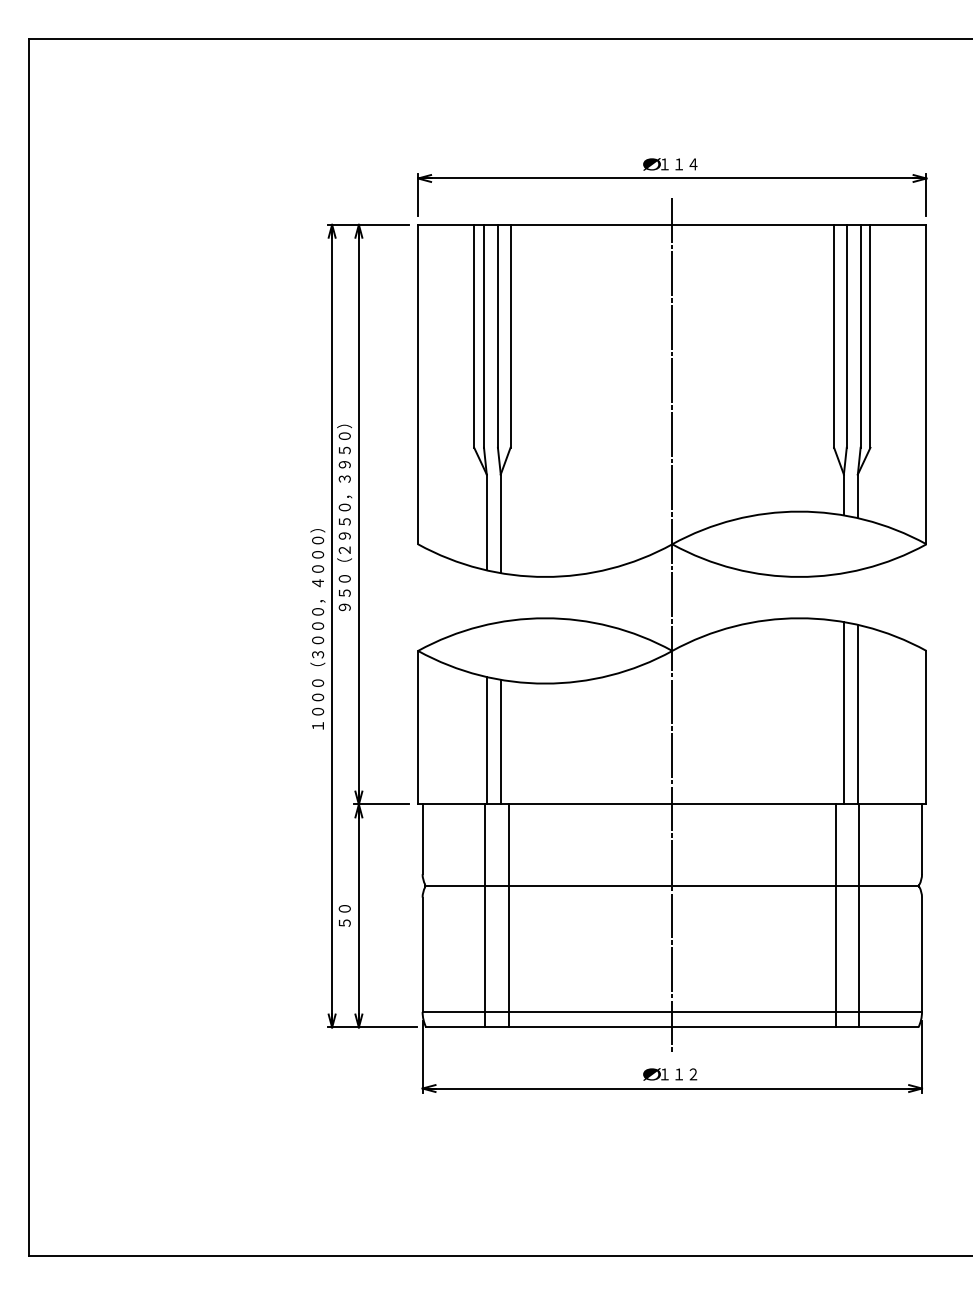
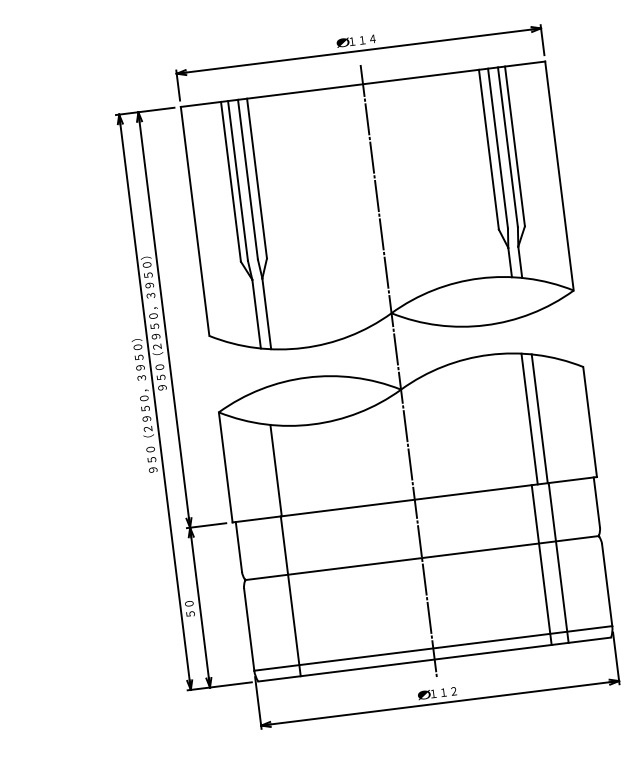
text: (317, 629) -> (144, 405), １０００（３０００，４０００） -> ９５０（２９５０，３９５０）
line: (500, 741) -> (286, 469), removed
line: (509, 915) -> (307, 593), removed

